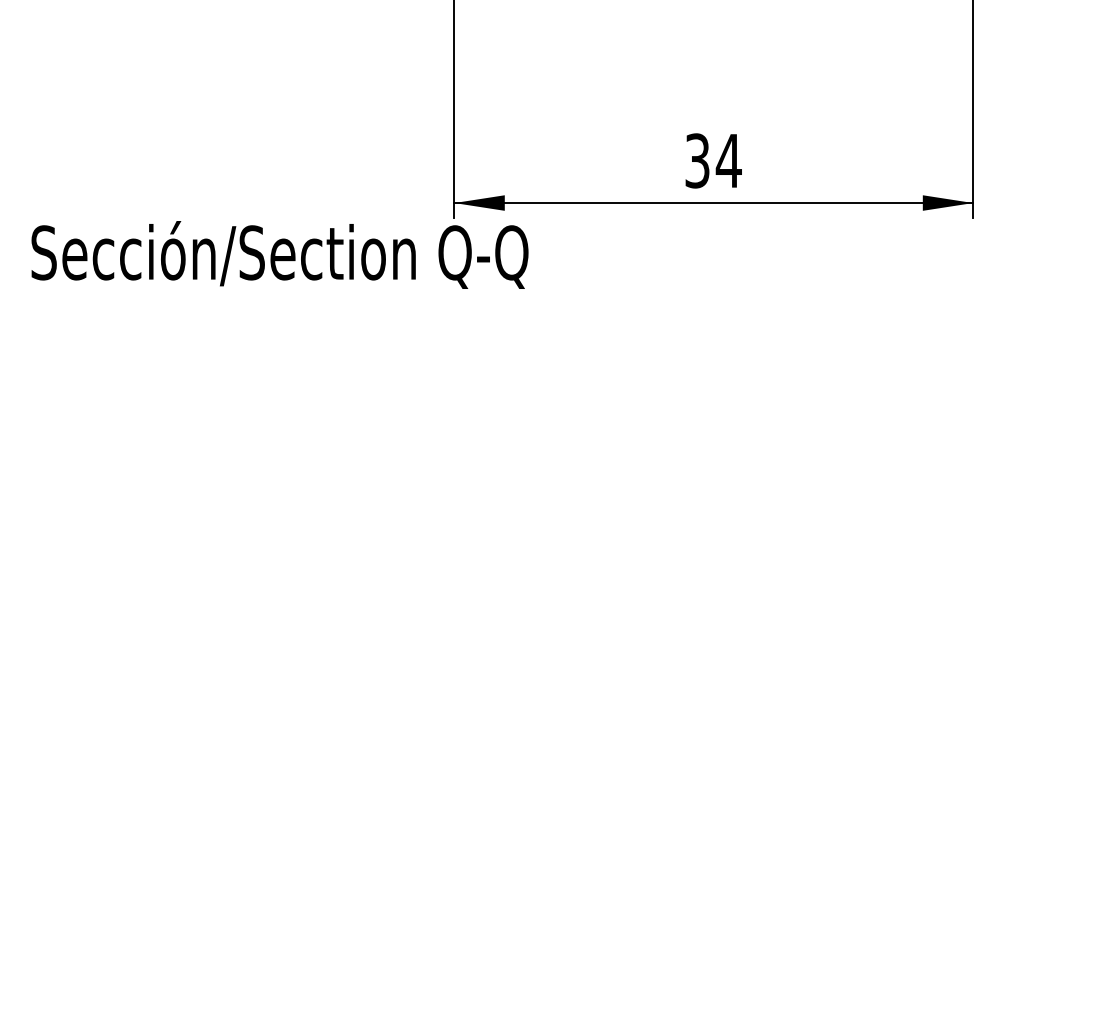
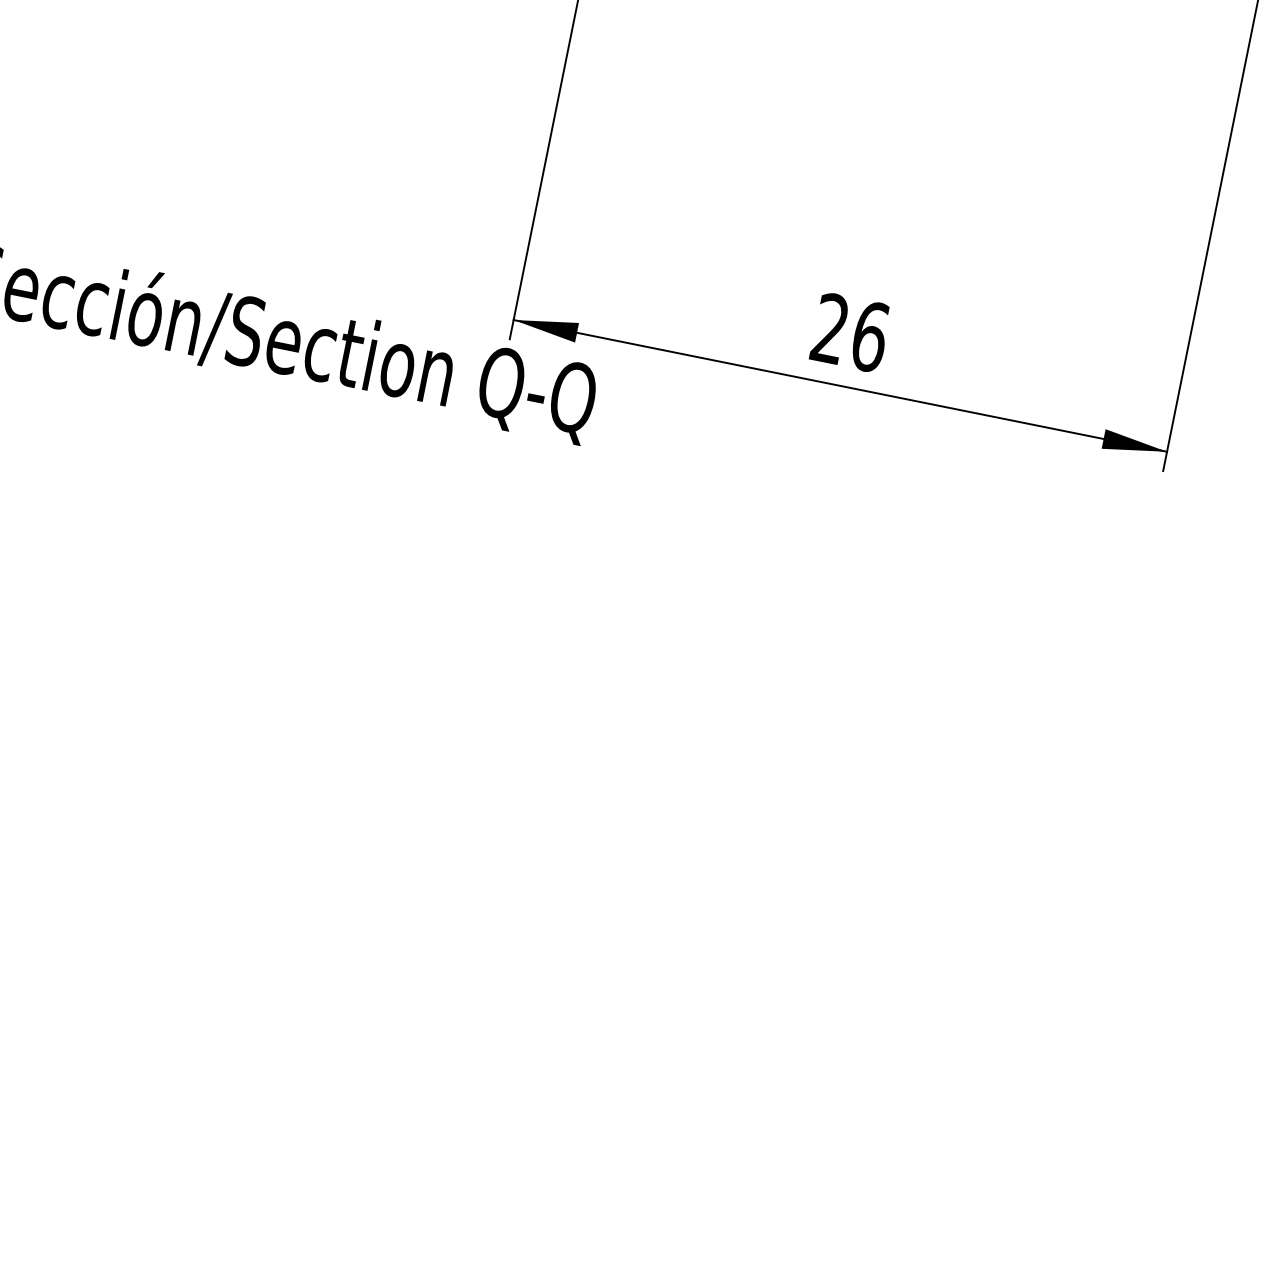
text: (713, 160) -> (850, 332), 34 -> 26

